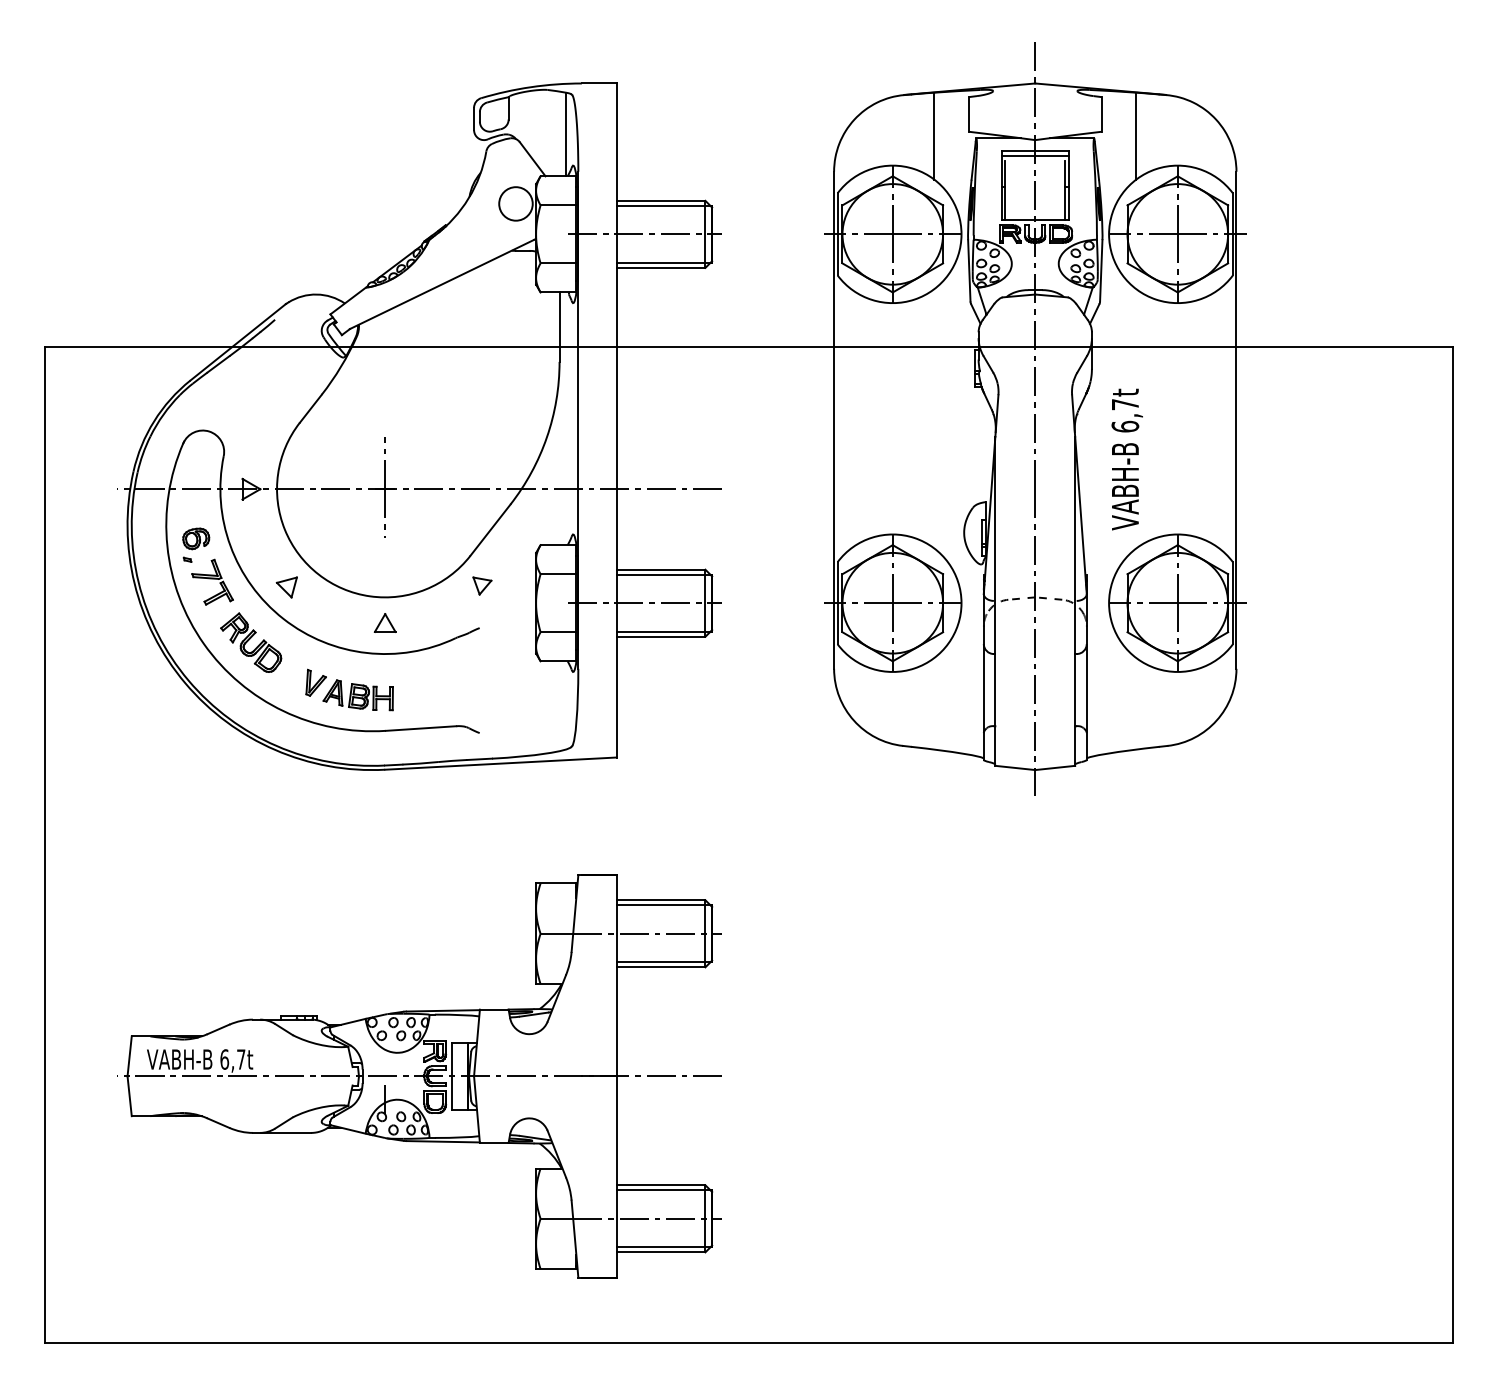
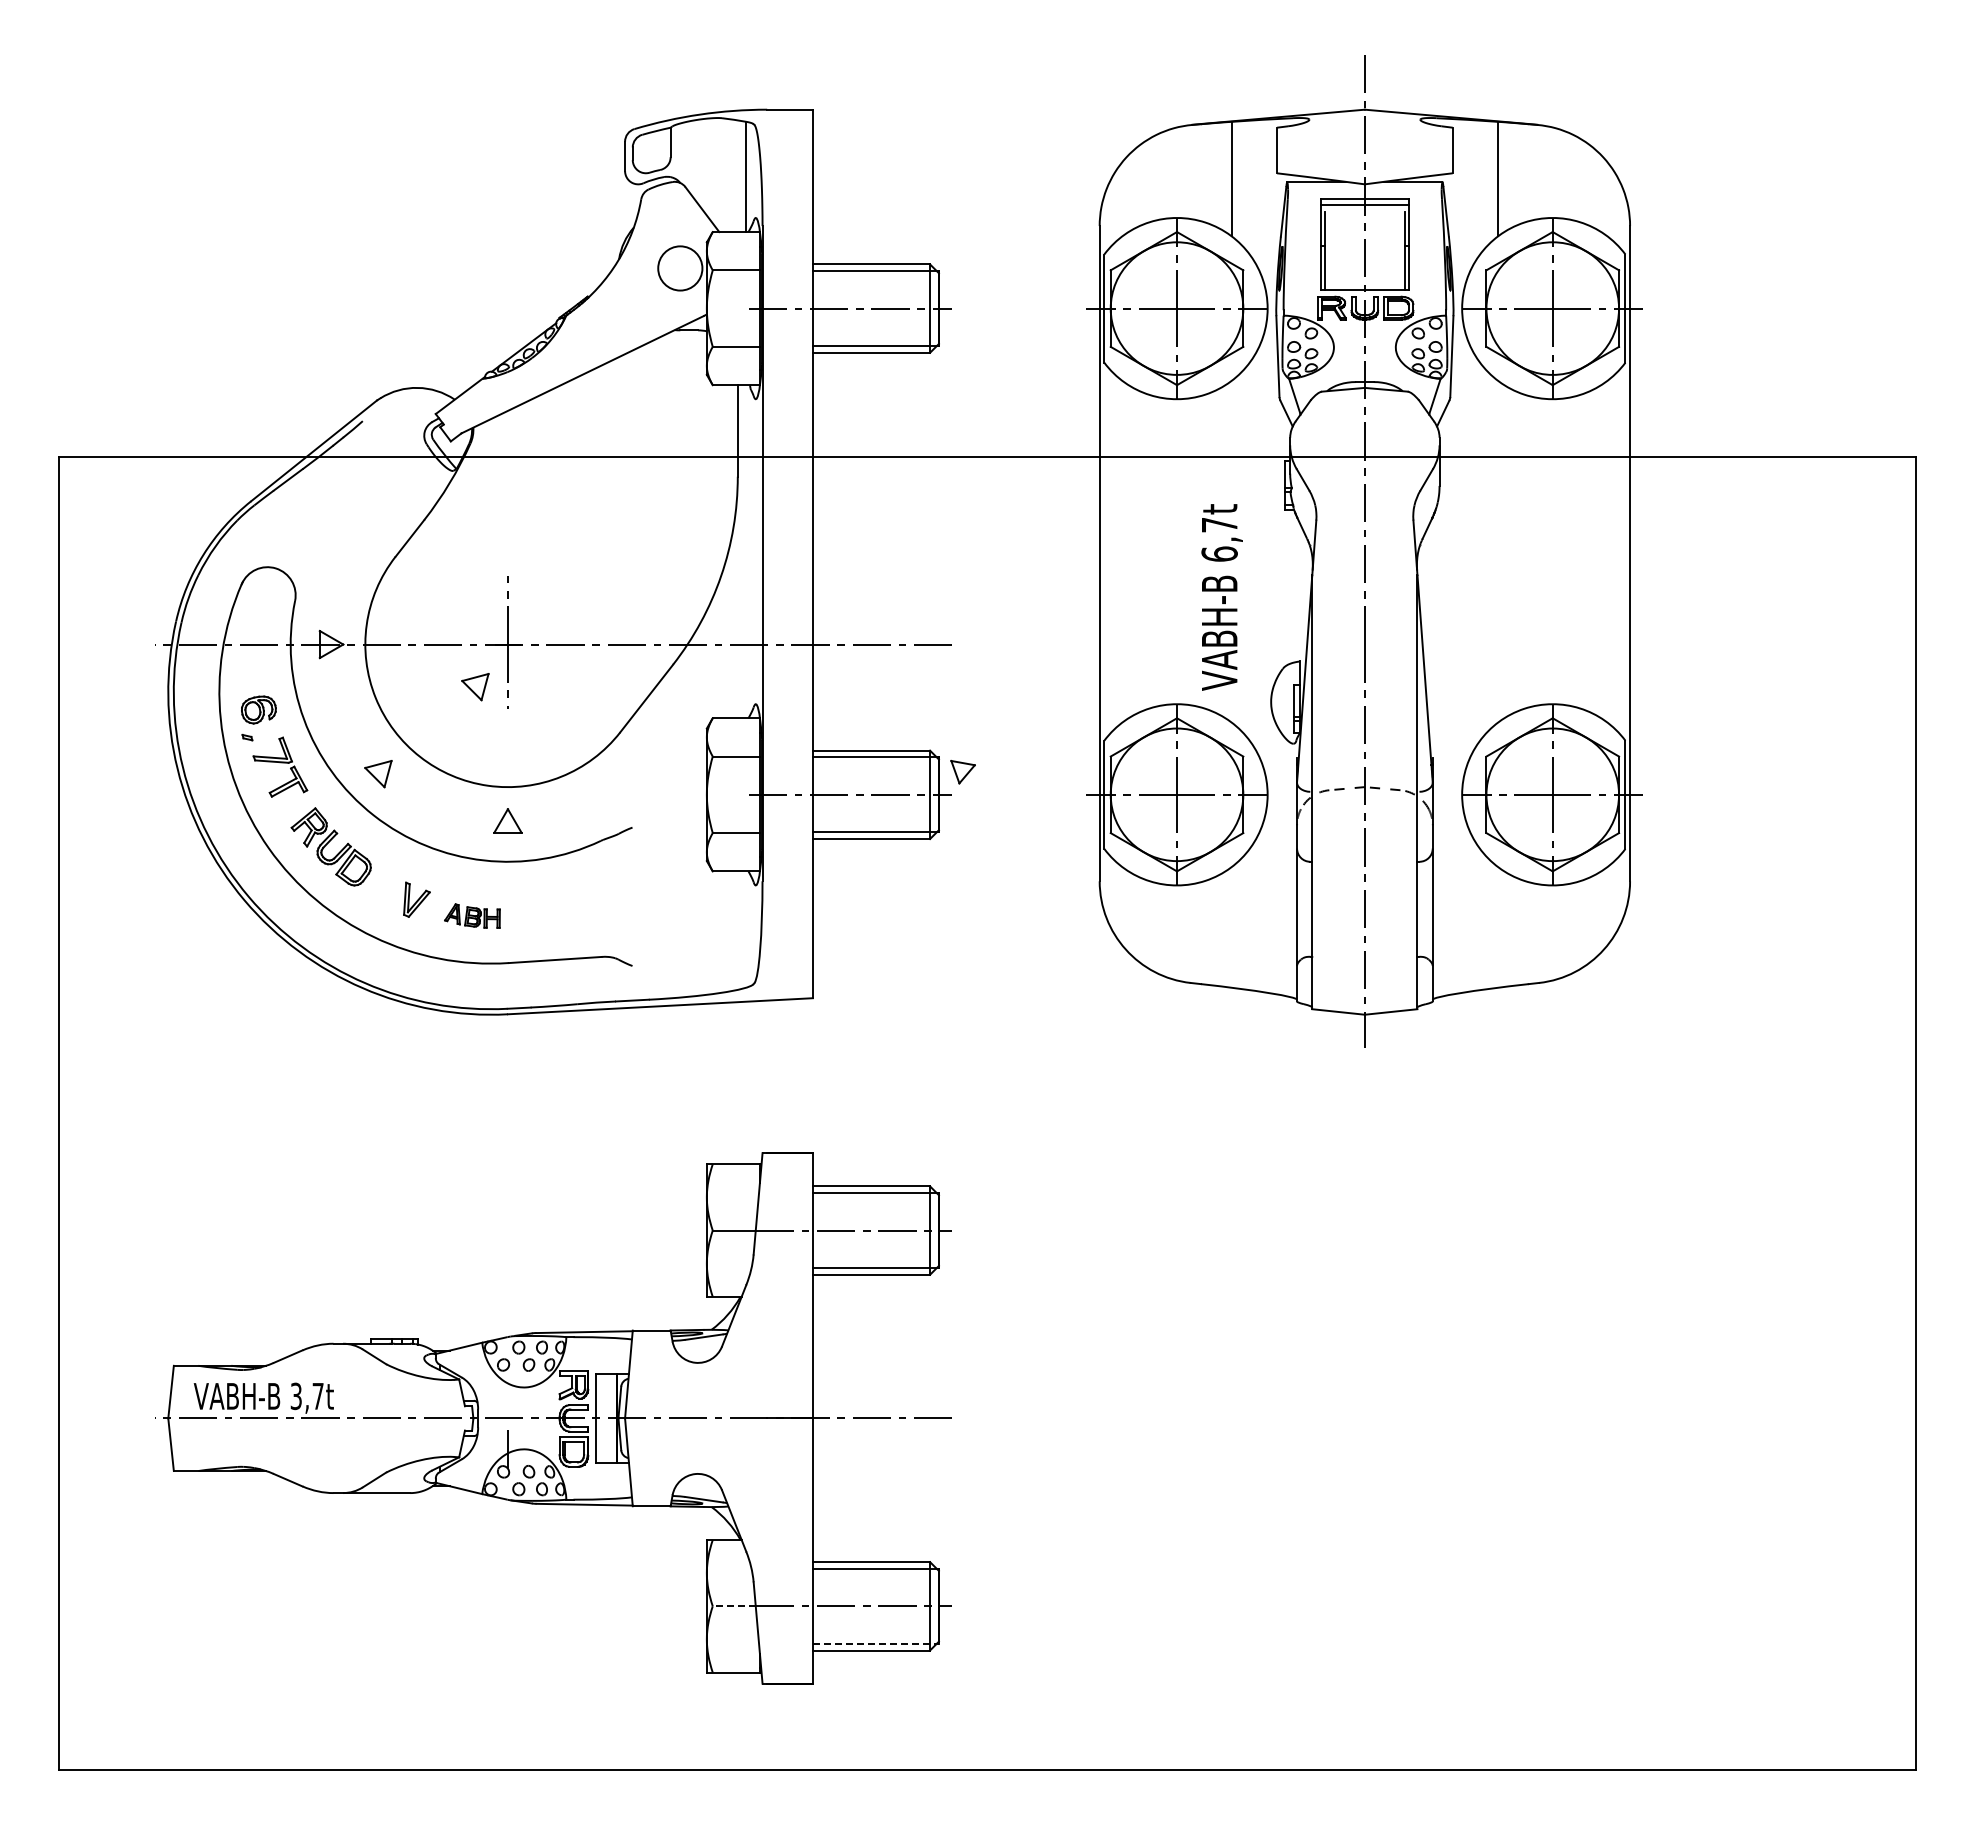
text: (1126, 459) -> (1221, 597), moved
part: (360, 521) -> (475, 687), added
part: (481, 586) -> (962, 772), moved
part: (358, 694) -> (472, 915), size x0.6
text: (224, 1059) -> (296, 1396), 6,7t -> 3,7t
line: (557, 1218) -> (734, 1606), solid -> dashed
line: (664, 1247) -> (875, 1643), solid -> dashed

